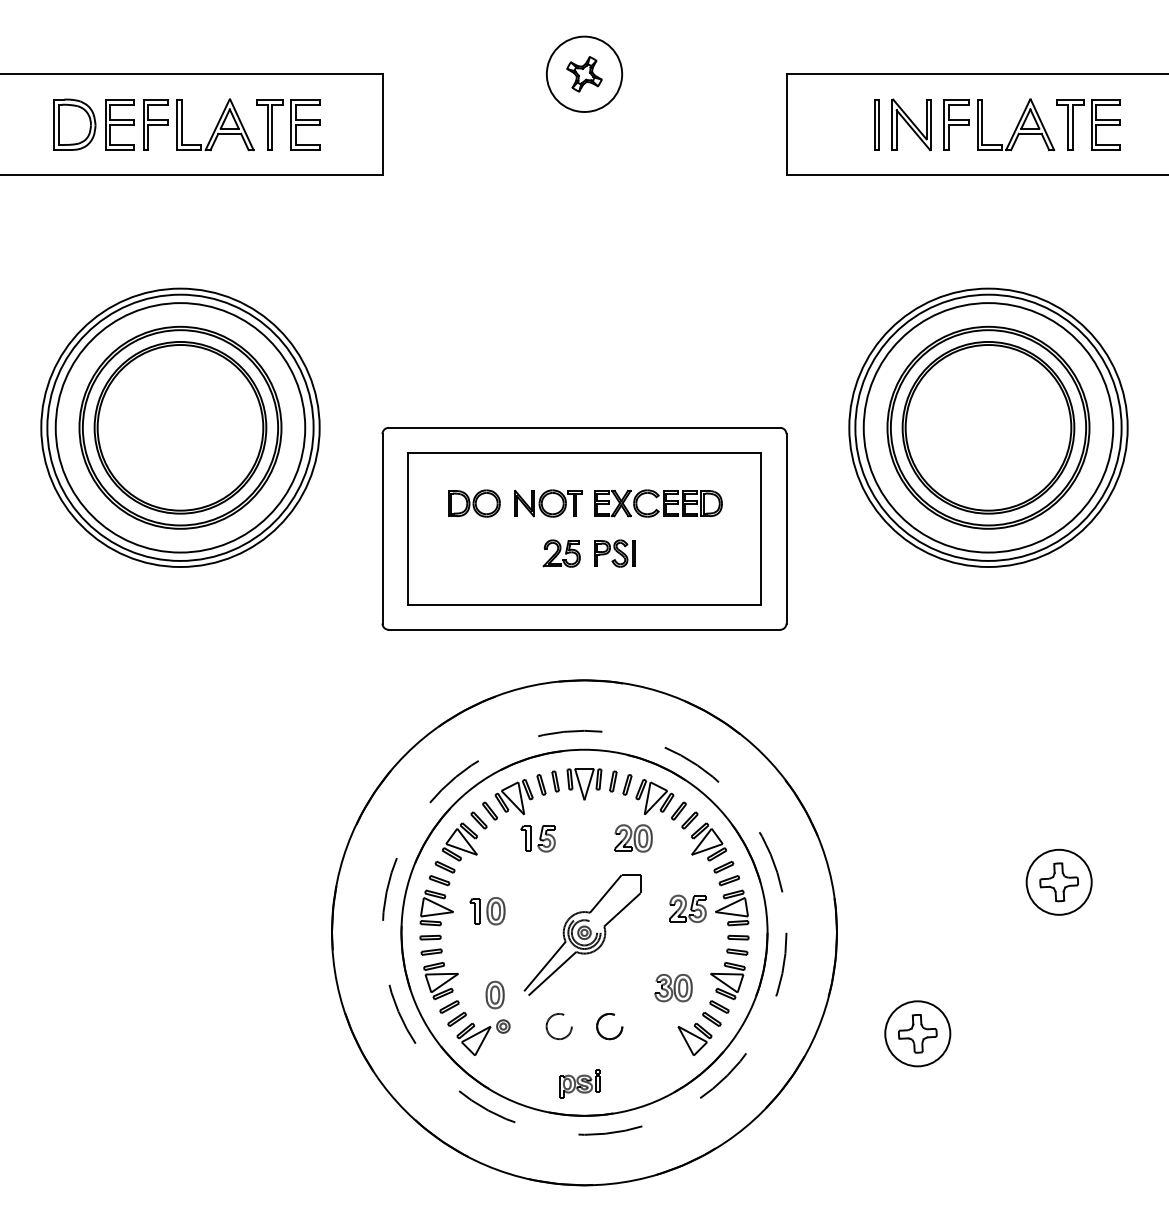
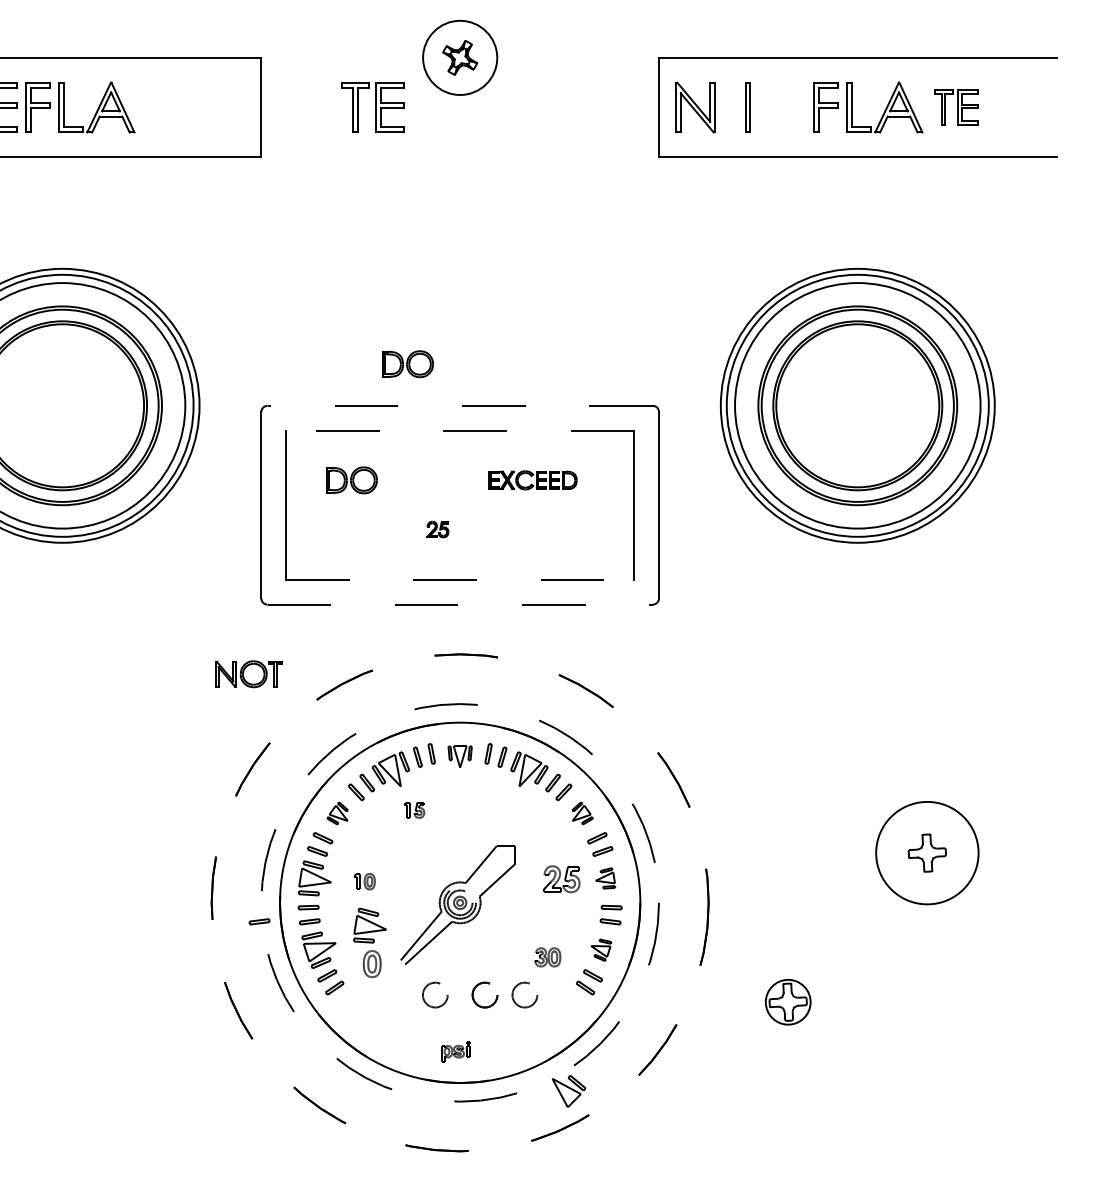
part: (288, 124) -> (373, 107), moved
part: (911, 124) -> (695, 107), moved
part: (1088, 124) -> (956, 107), size x0.7
part: (531, 385) -> (408, 364), added
line: (584, 427) -> (460, 405), solid -> dashed
line: (584, 453) -> (460, 431), solid -> dashed
part: (548, 503) -> (249, 674), moved
part: (658, 503) -> (533, 480), size x0.7
part: (561, 553) -> (437, 529), size x0.6
part: (614, 553) -> (489, 529), removed
line: (584, 604) -> (460, 579), solid -> dashed
line: (584, 629) -> (460, 604), solid -> dashed
part: (584, 784) -> (460, 756), size x0.7
part: (537, 838) -> (413, 810), size x0.6
part: (633, 838) -> (508, 810), removed
part: (459, 841) -> (337, 812), size x0.6
part: (708, 841) -> (582, 812), size x0.6
circle: (1058, 881) -> (926, 852), size x1.6
part: (732, 907) -> (605, 877), size x0.6
part: (487, 911) -> (364, 881), size x0.6
circle: (584, 932) -> (460, 902), solid -> dashed
part: (380, 951) -> (259, 921), added
part: (492, 955) -> (369, 925), added
part: (727, 980) -> (600, 949), size x0.6
part: (673, 988) -> (547, 957), size x0.7
circle: (649, 1026) -> (524, 995), added
circle: (917, 1033) -> (787, 1001), size x0.7
part: (483, 1037) -> (360, 1005), removed
part: (694, 1039) -> (568, 1091), moved
part: (579, 1083) -> (455, 1051), size x0.7

